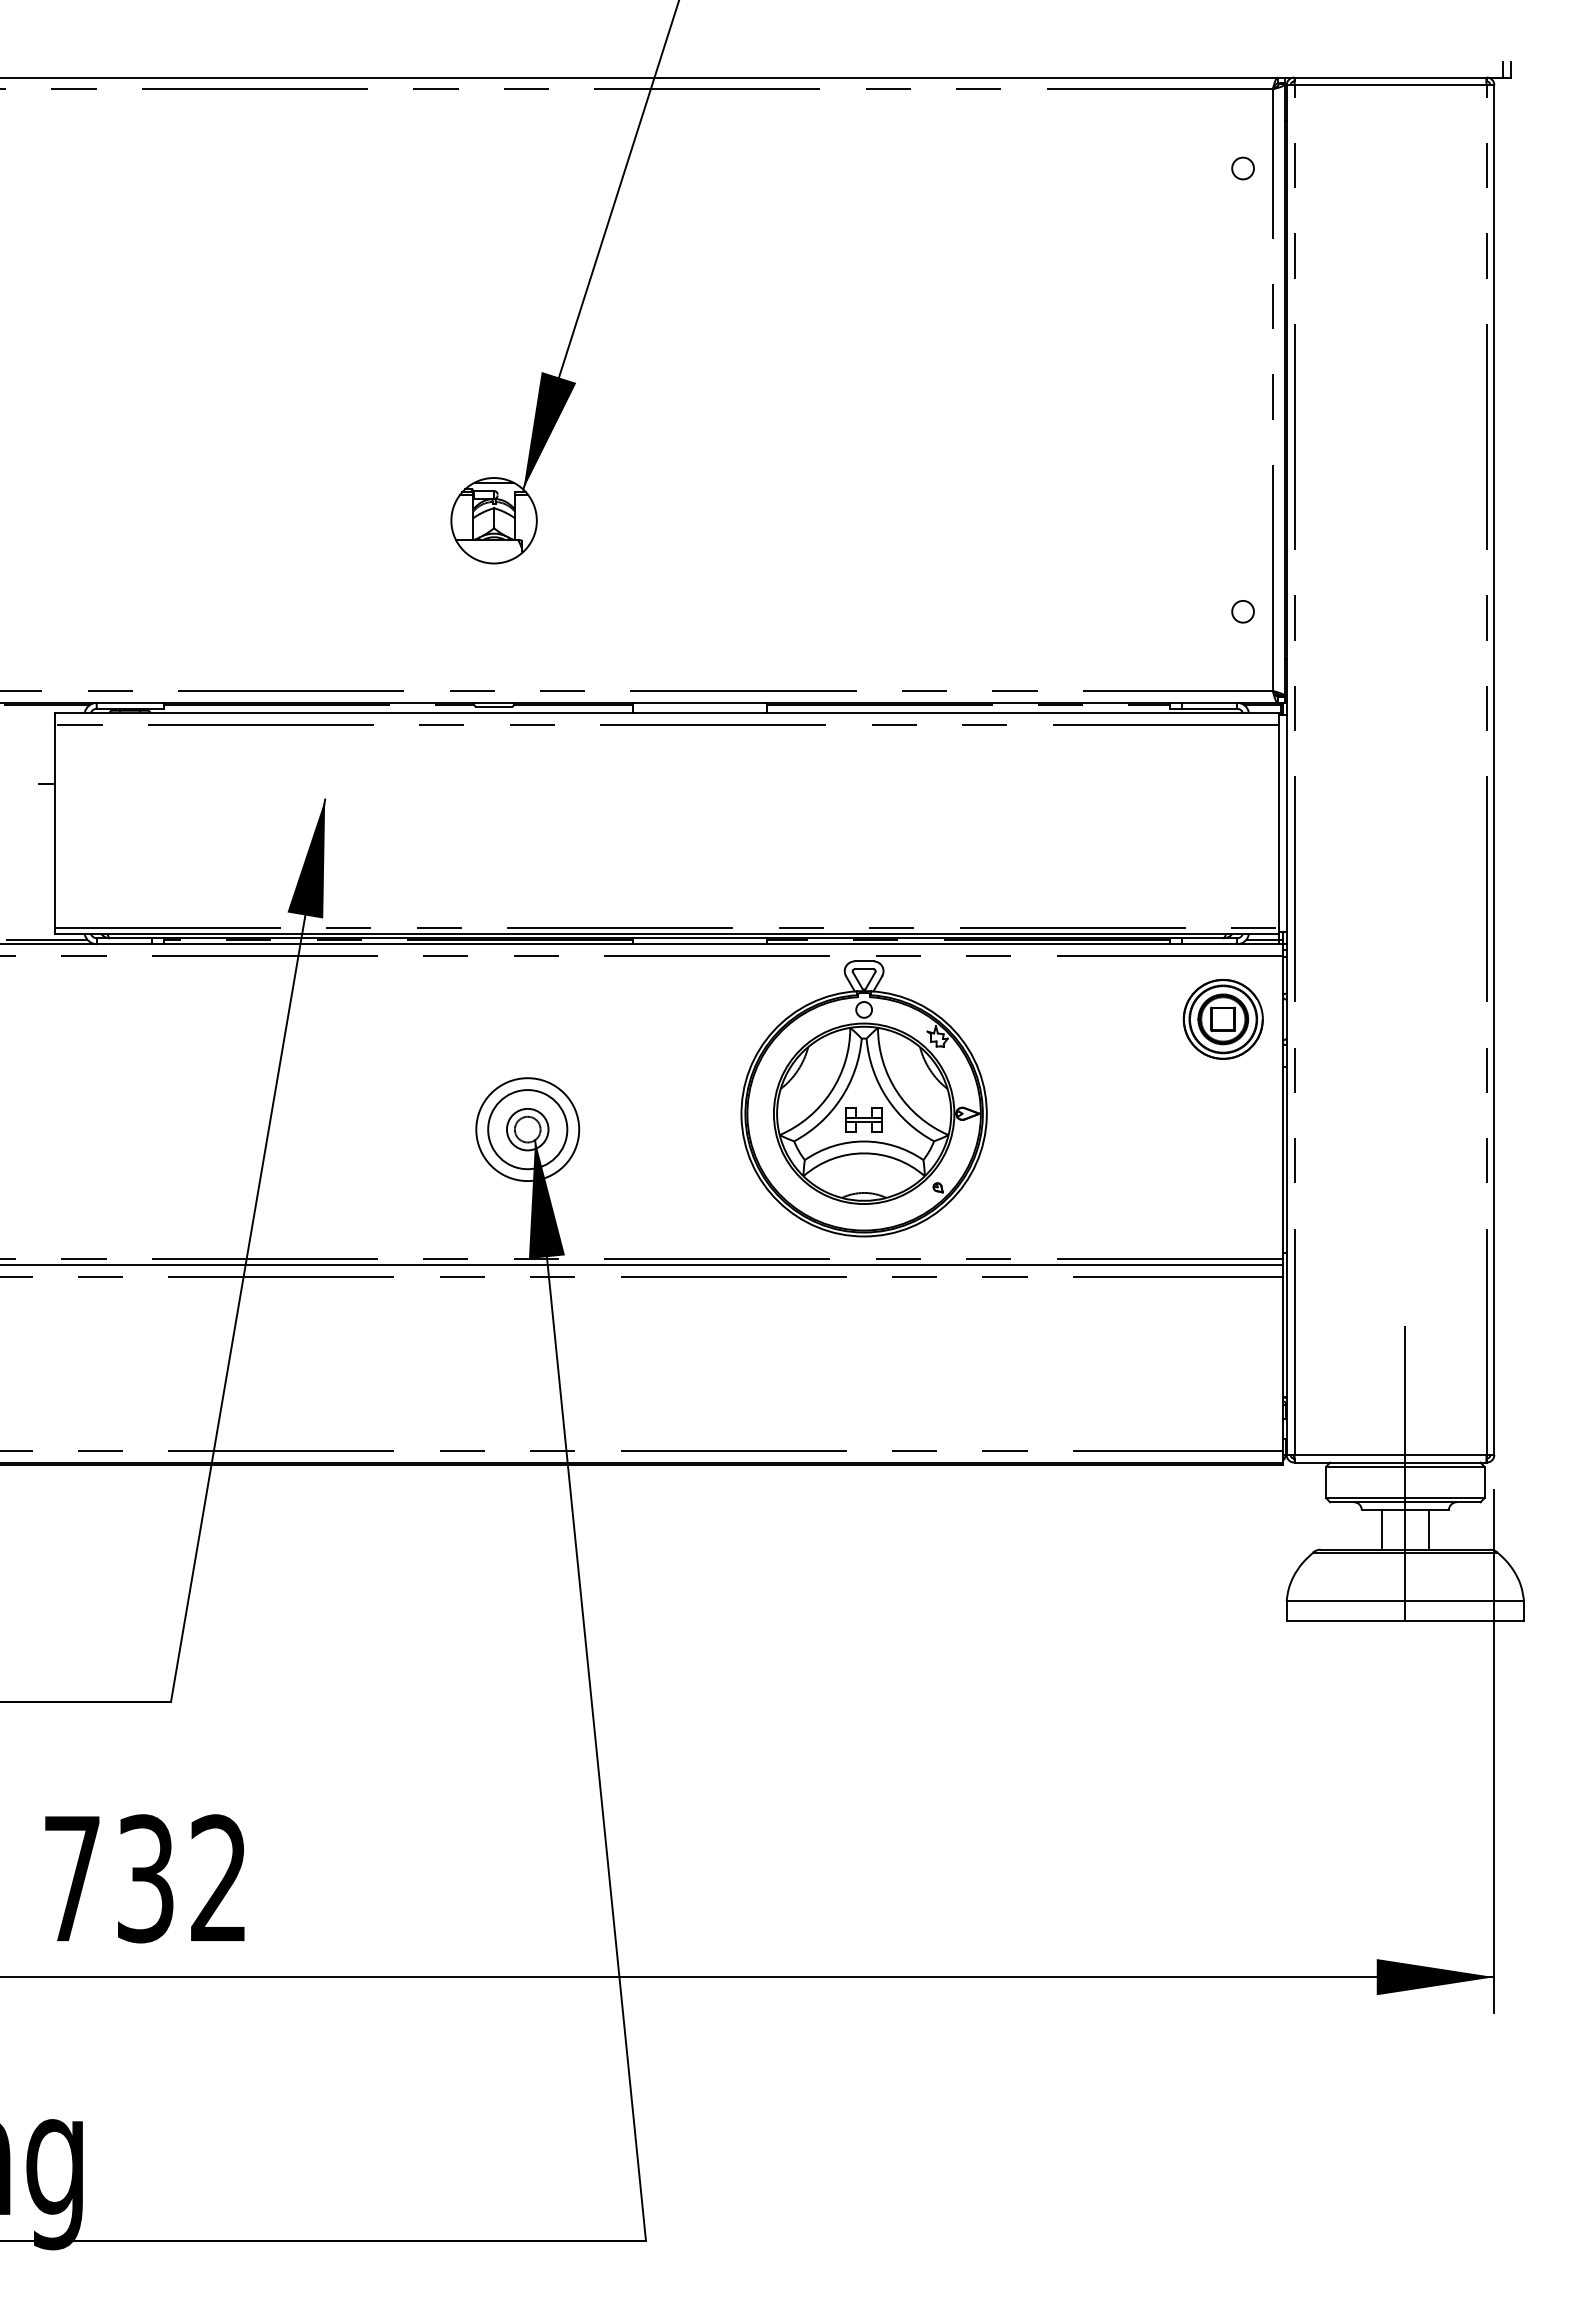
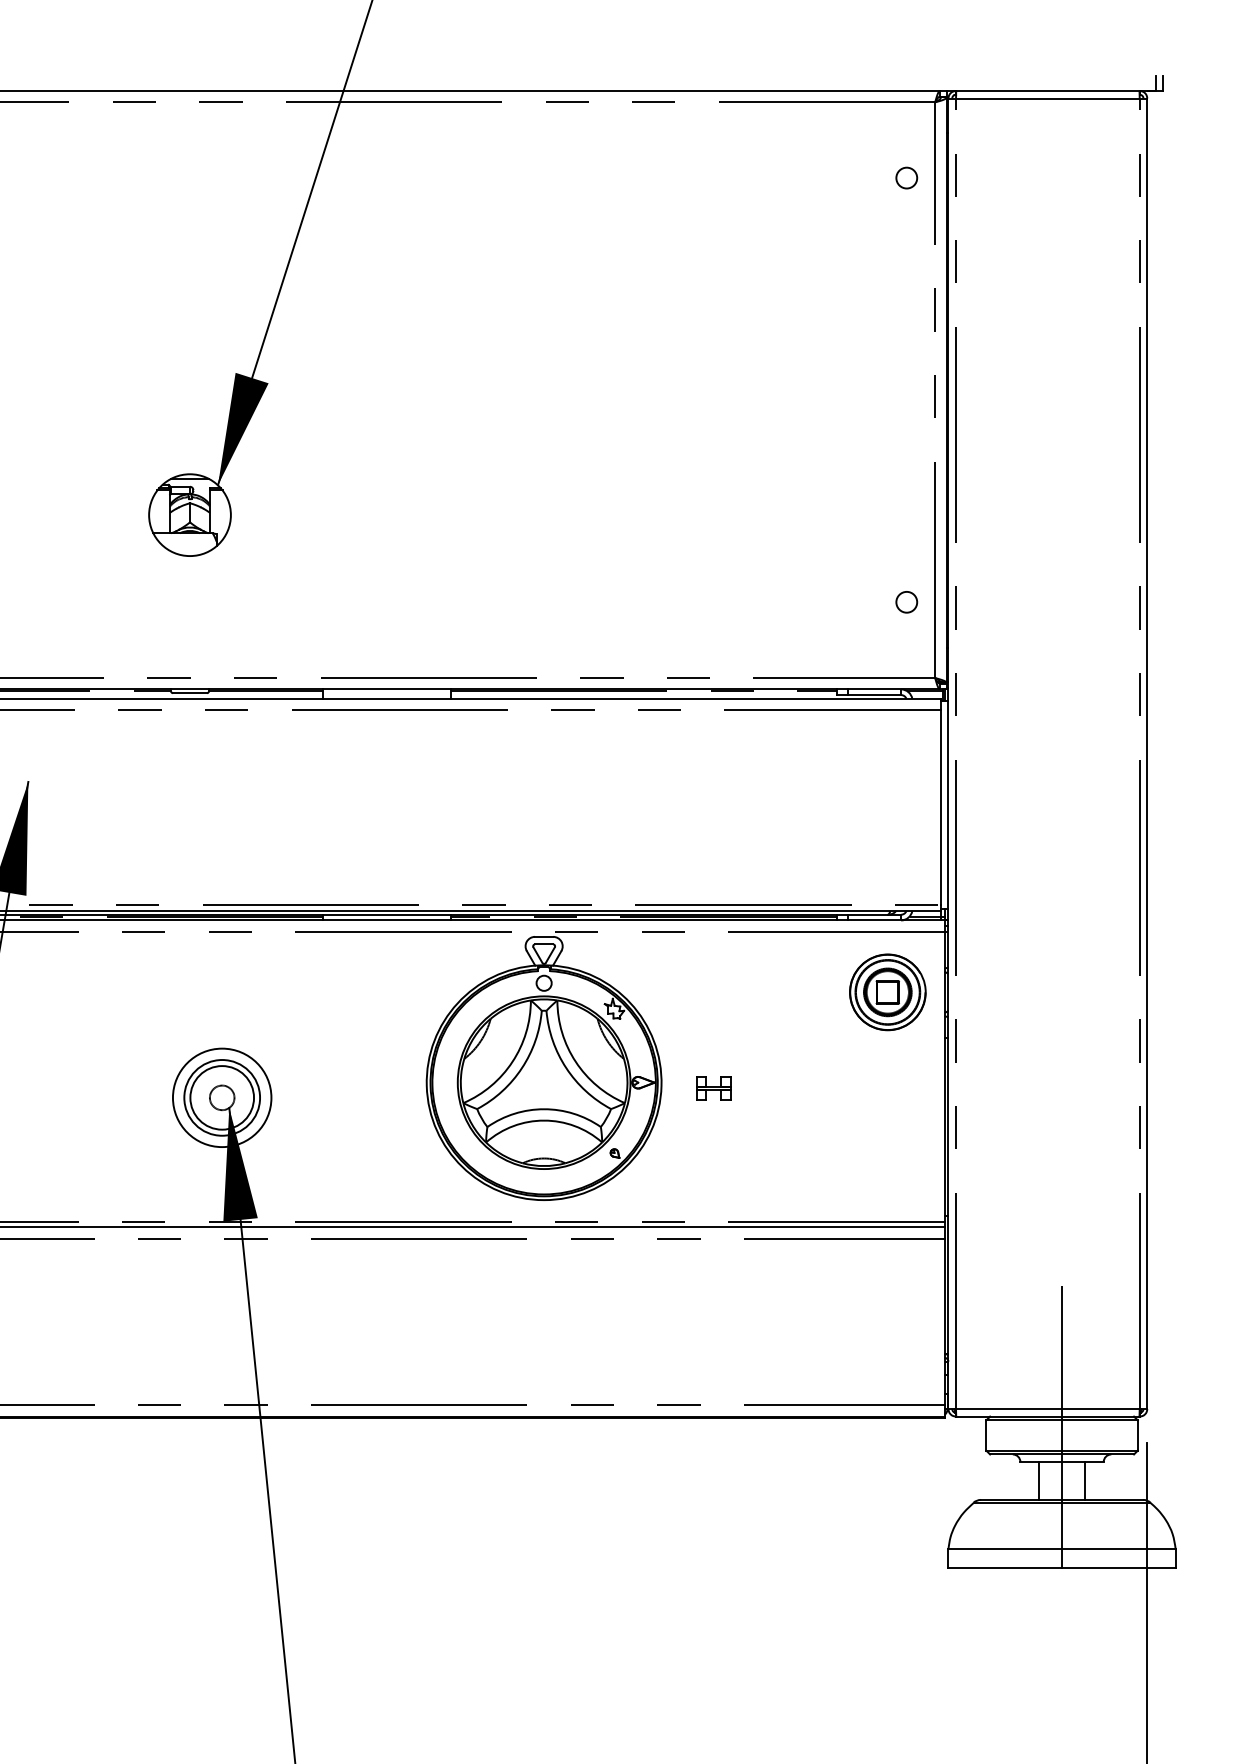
part: (863, 1119) -> (712, 1088), moved
circle: (527, 1129) -> (221, 1097), size x1.6

